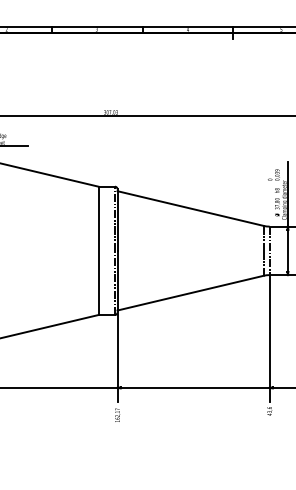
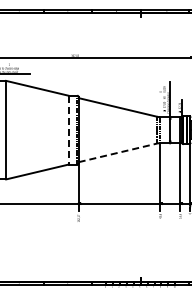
line: (98, 251) -> (68, 130), solid -> dashed
line: (191, 292) -> (118, 152), solid -> dashed

